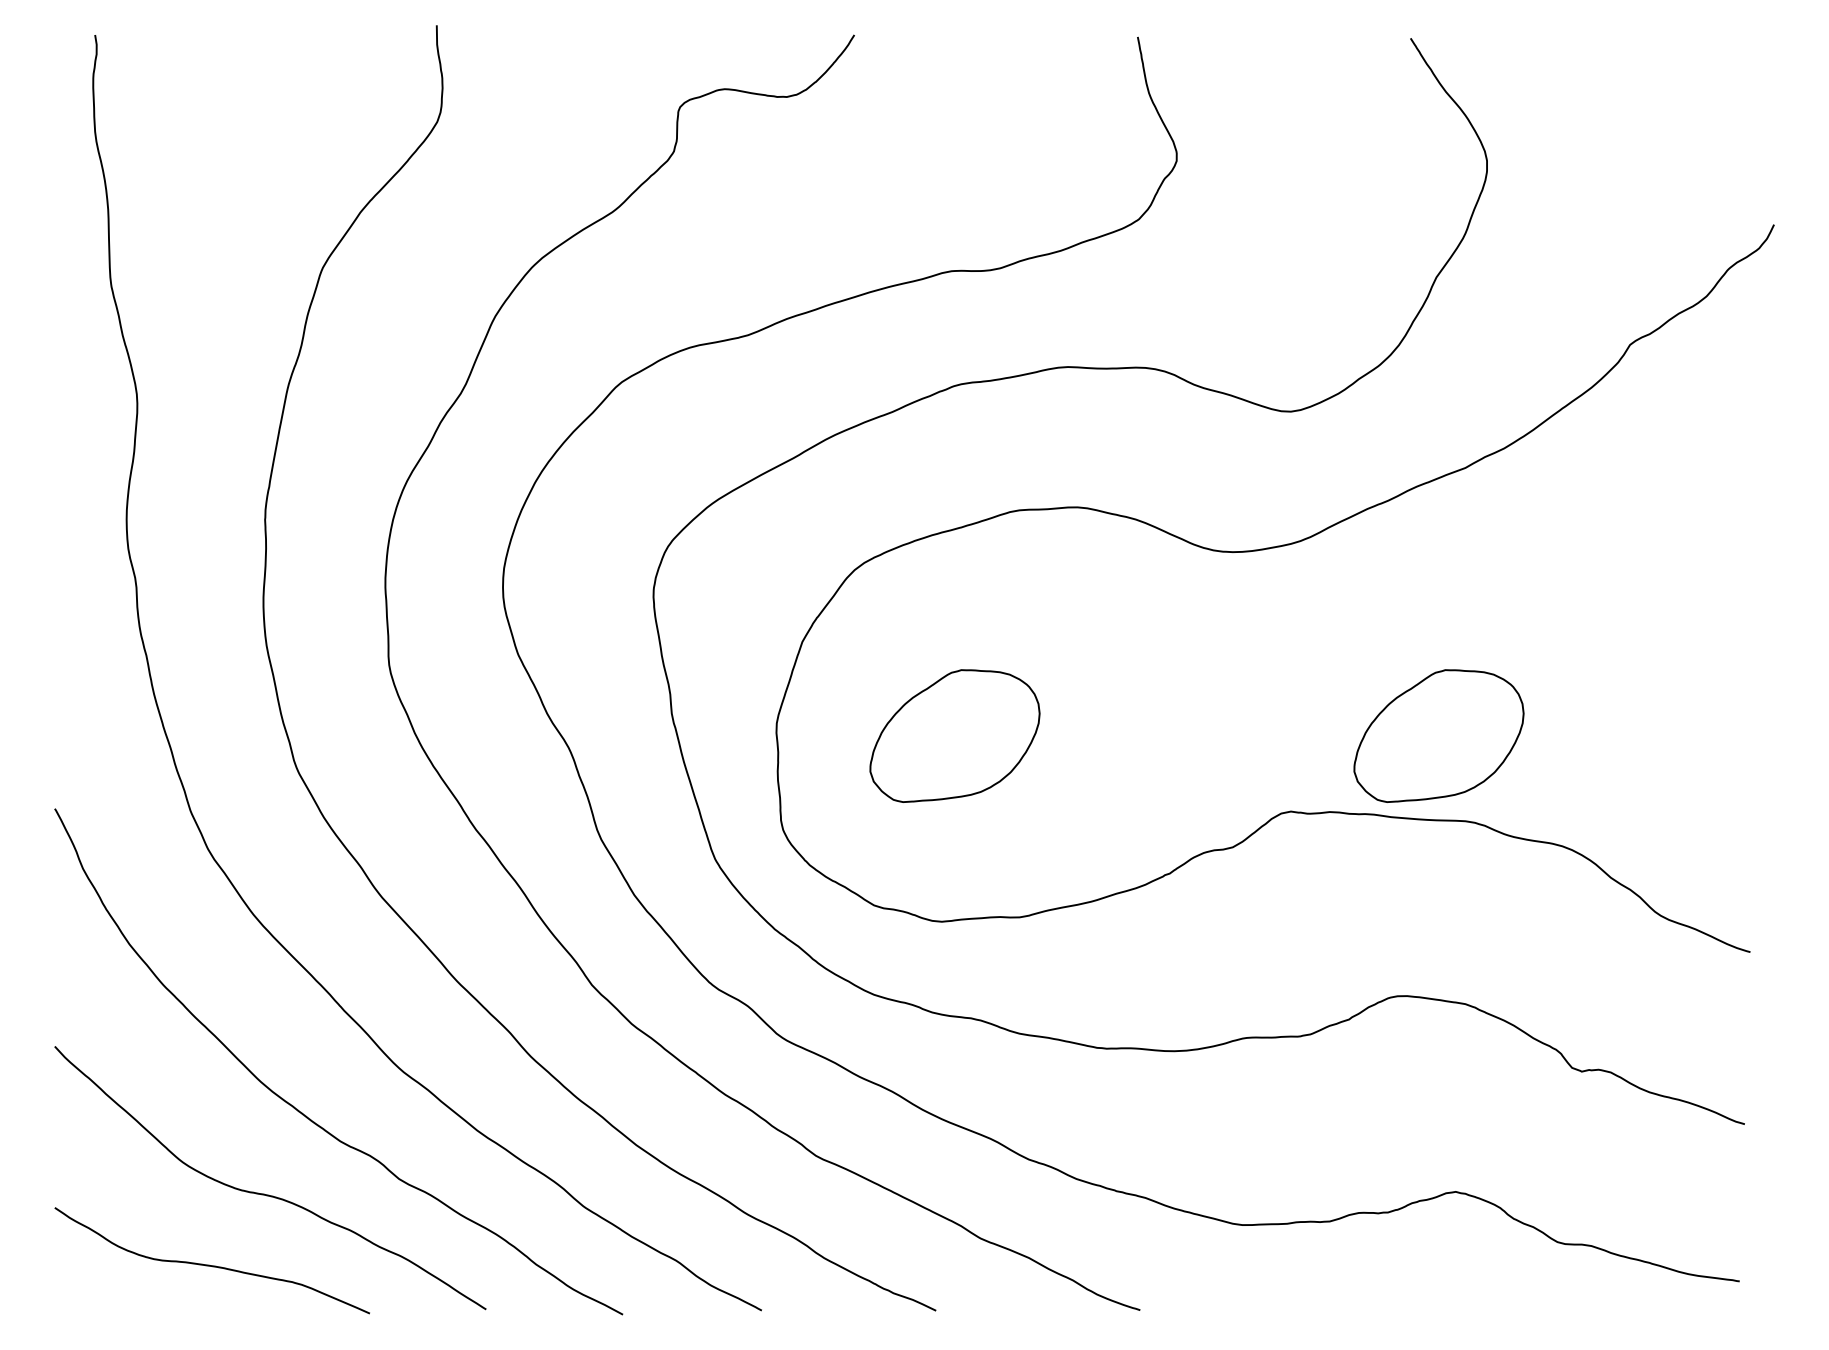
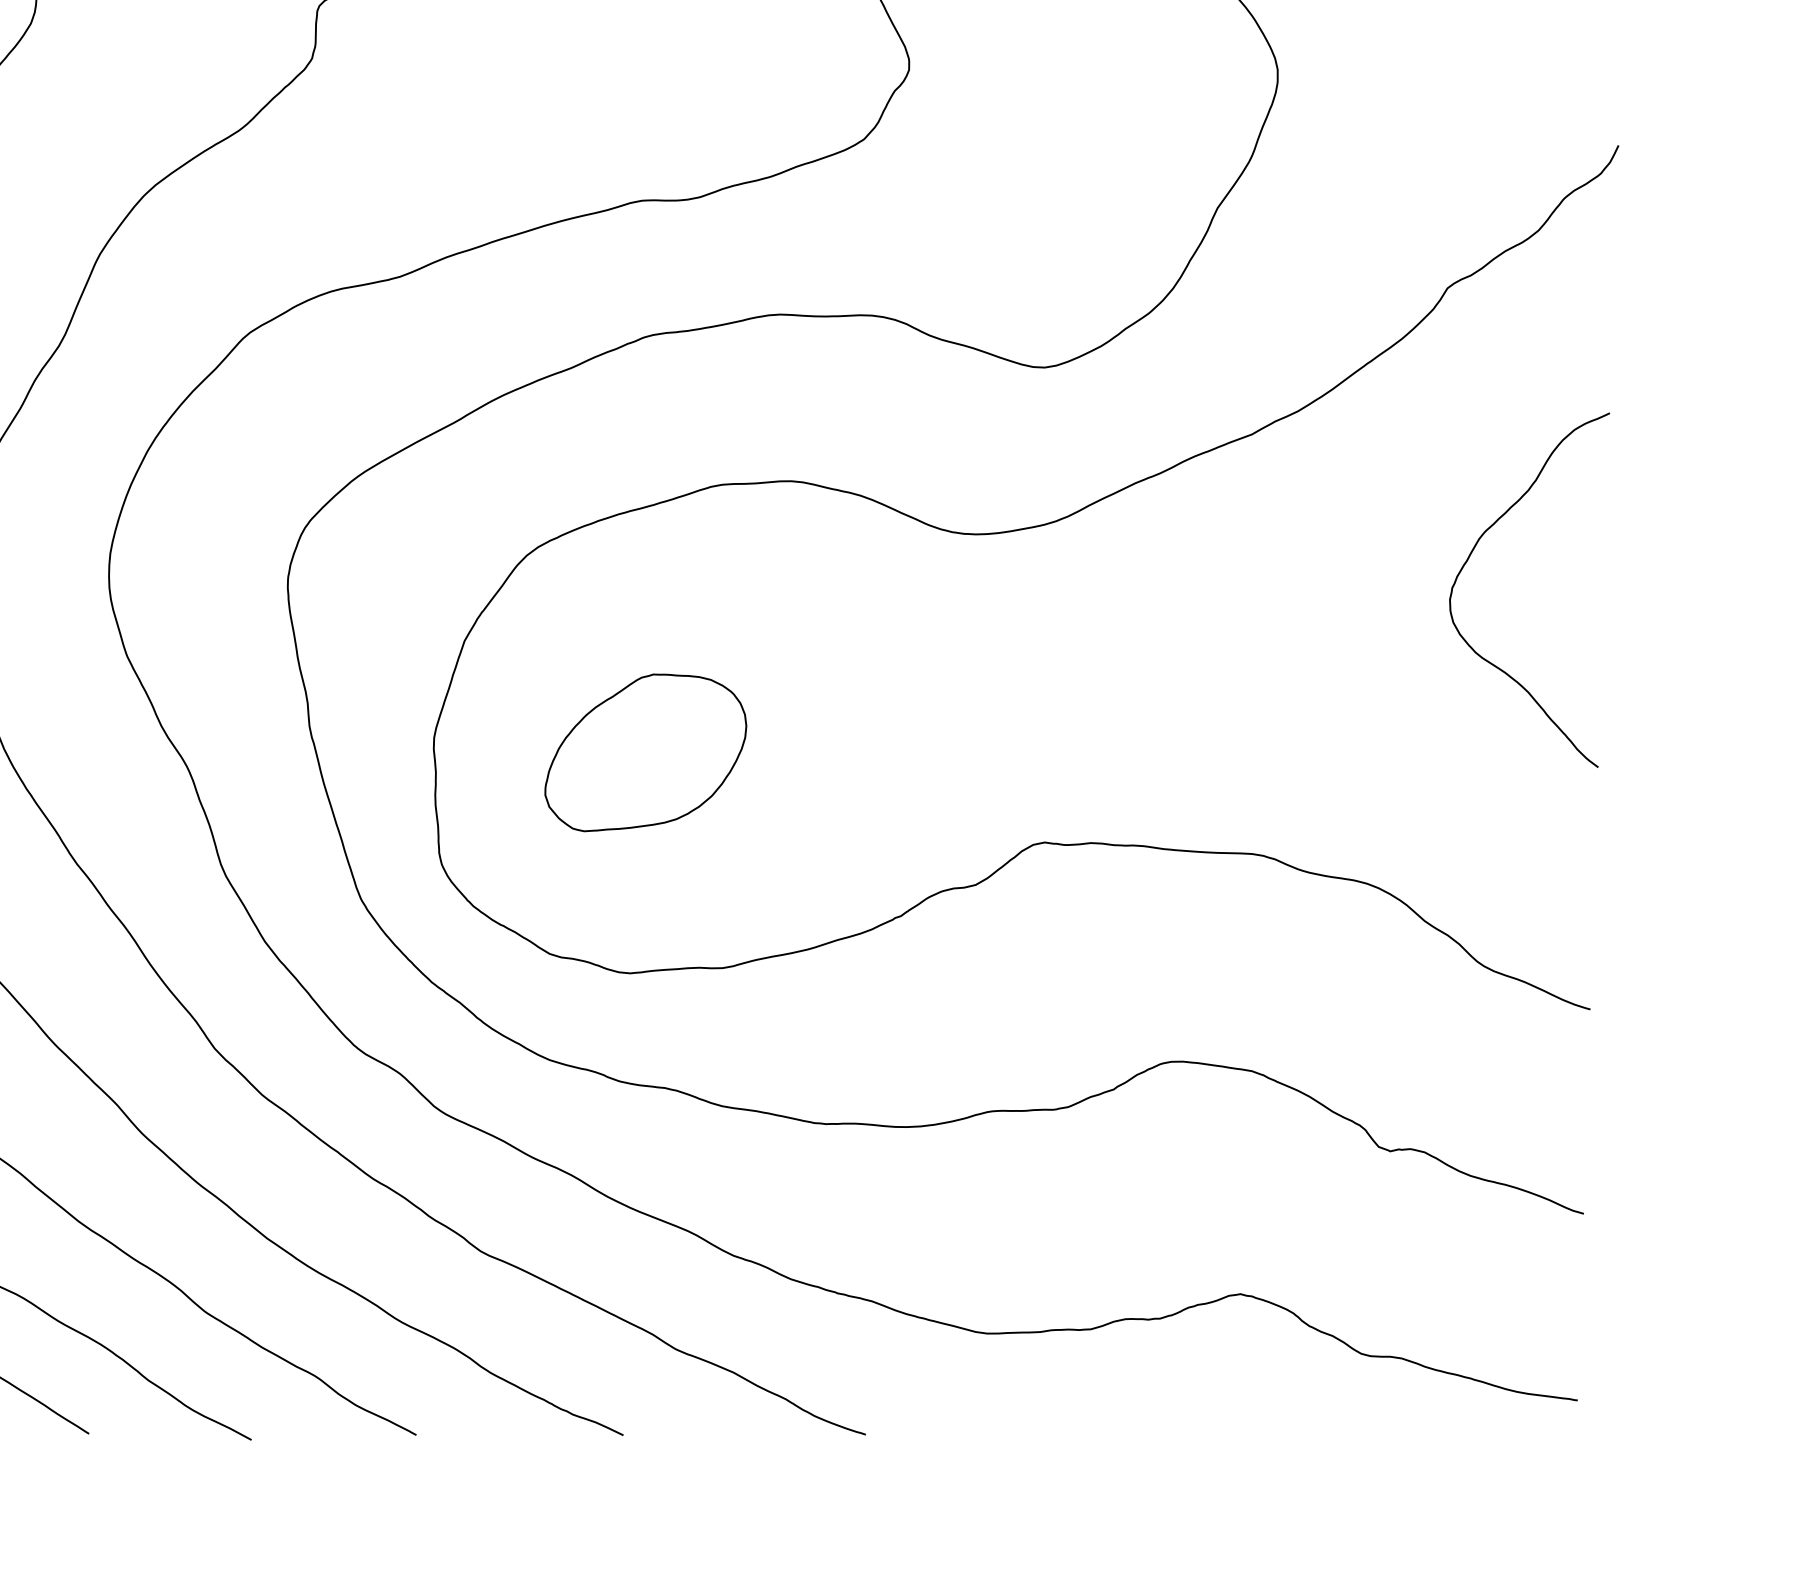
curve: (1650, 569) -> (1471, 555), added
part: (1438, 735) -> (1220, 752), removed

